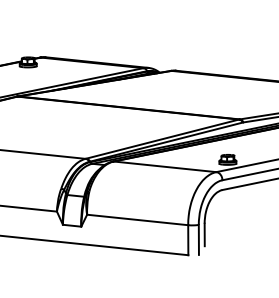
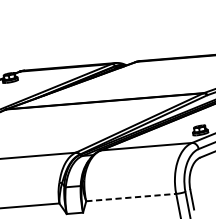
line: (137, 219) -> (131, 197), solid -> dashed

